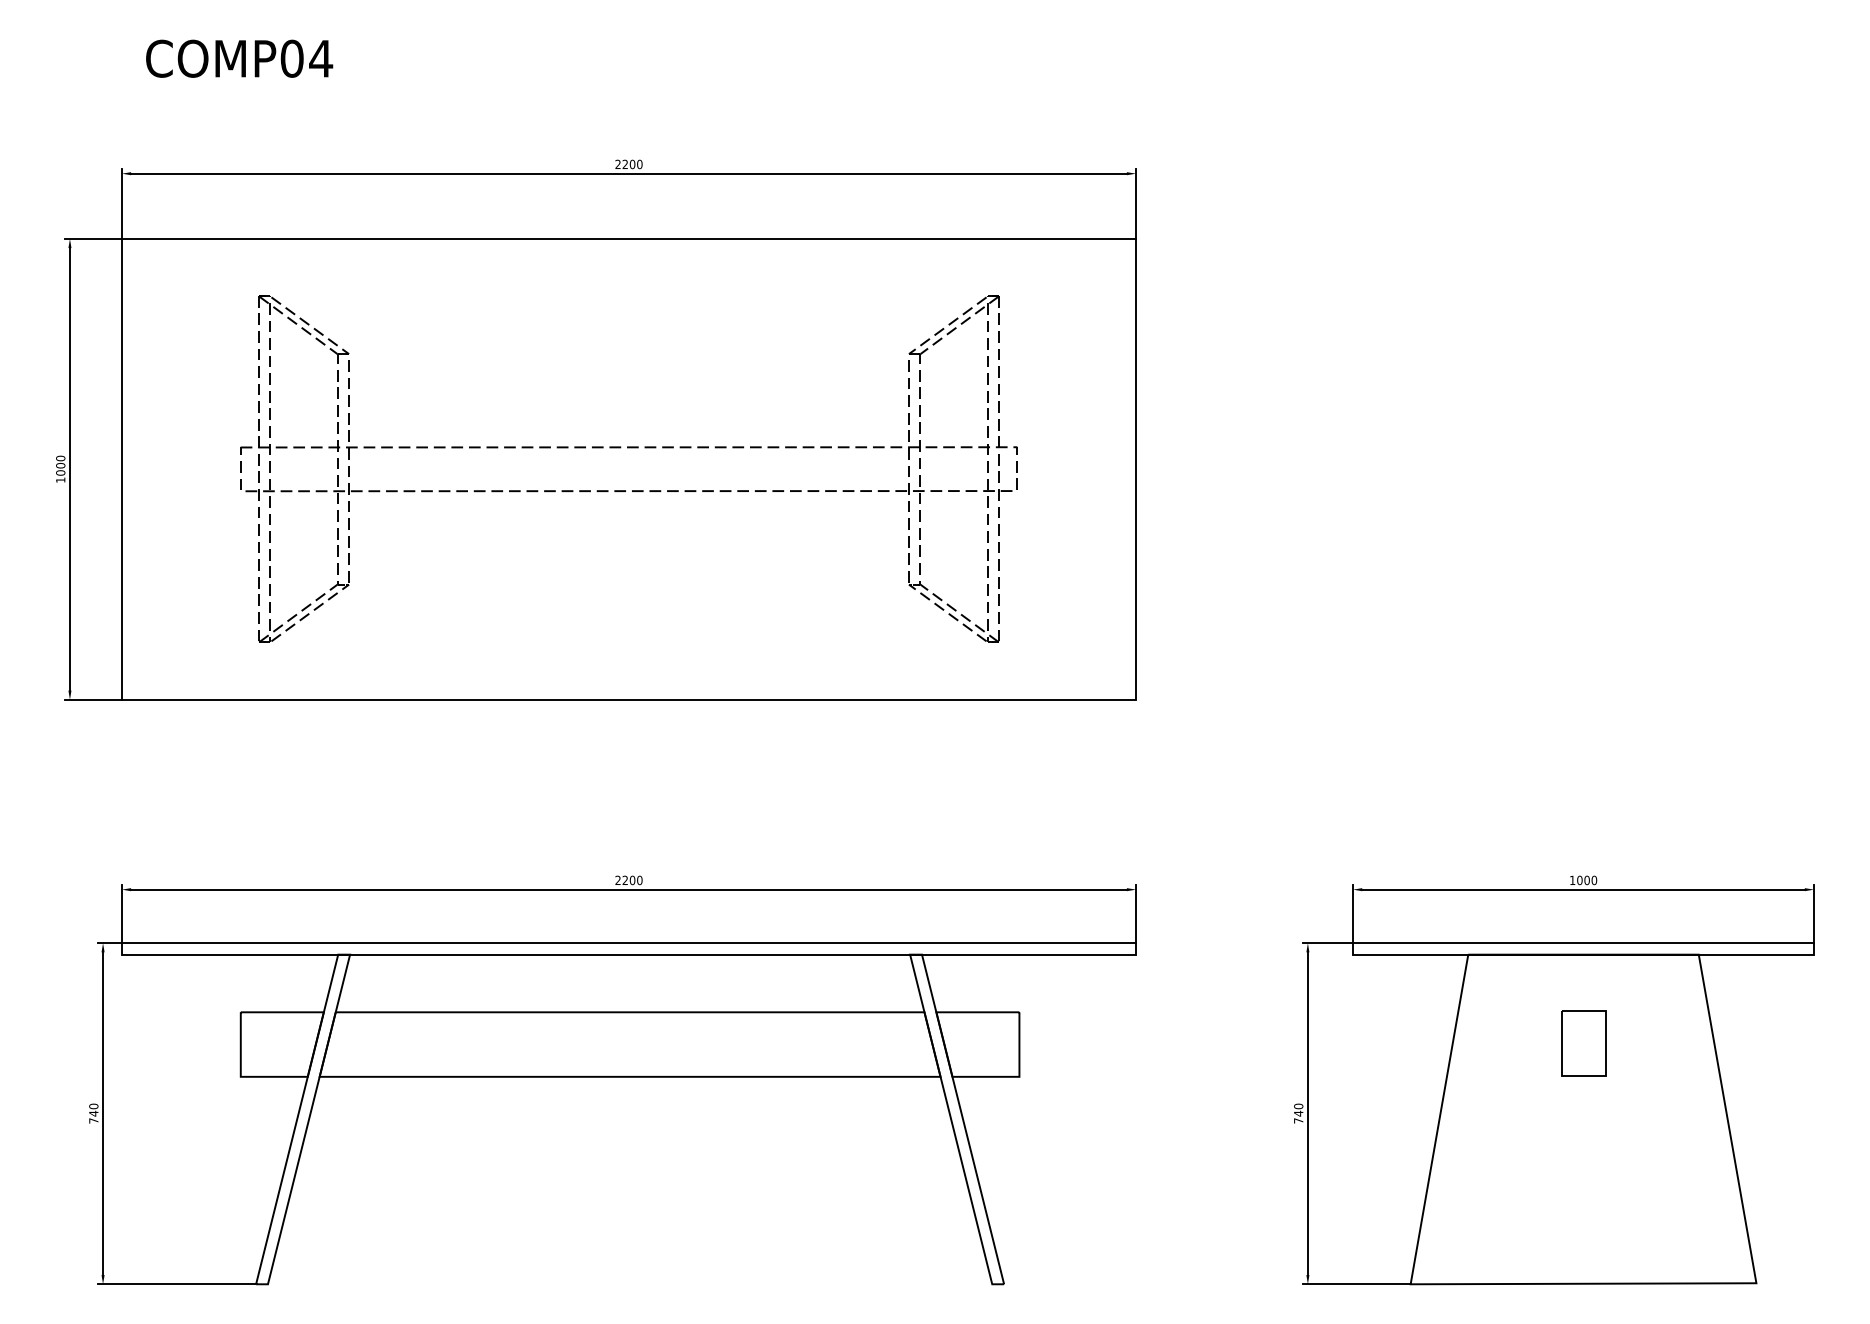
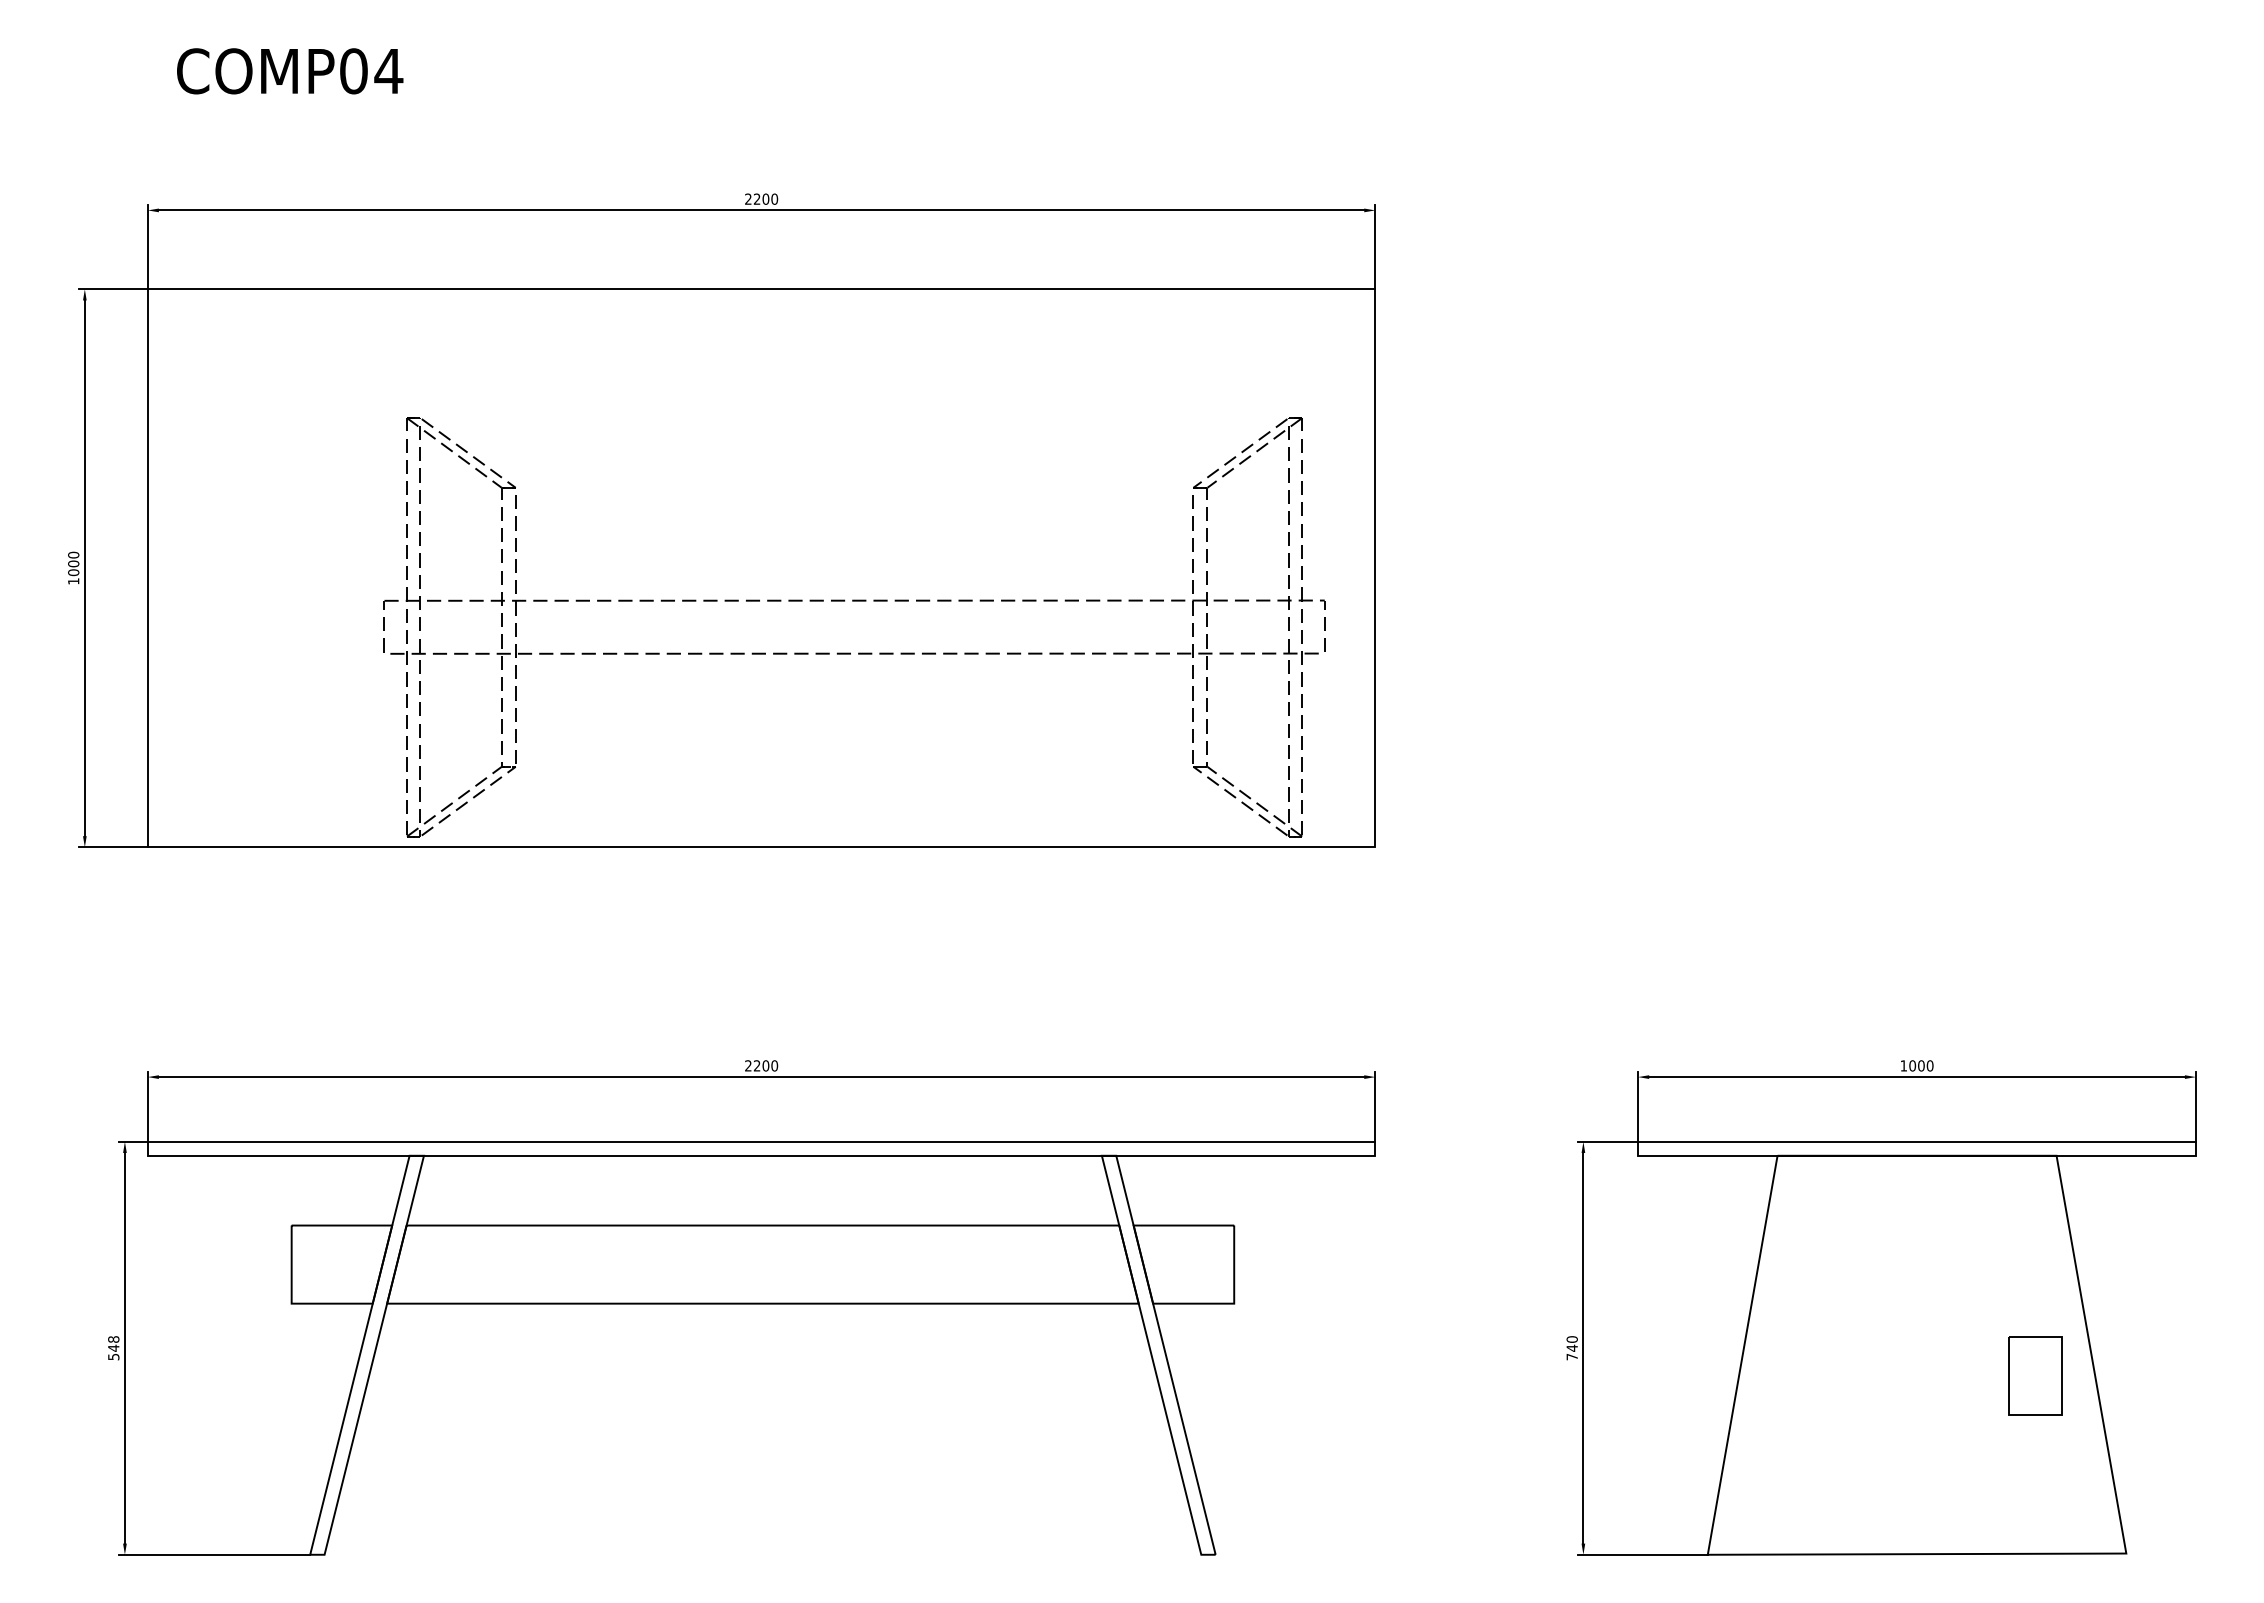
part: (625, 490) -> (850, 652), moved
part: (1583, 1042) -> (2035, 1375), moved
text: (93, 1113) -> (113, 1348), 740 -> 548

